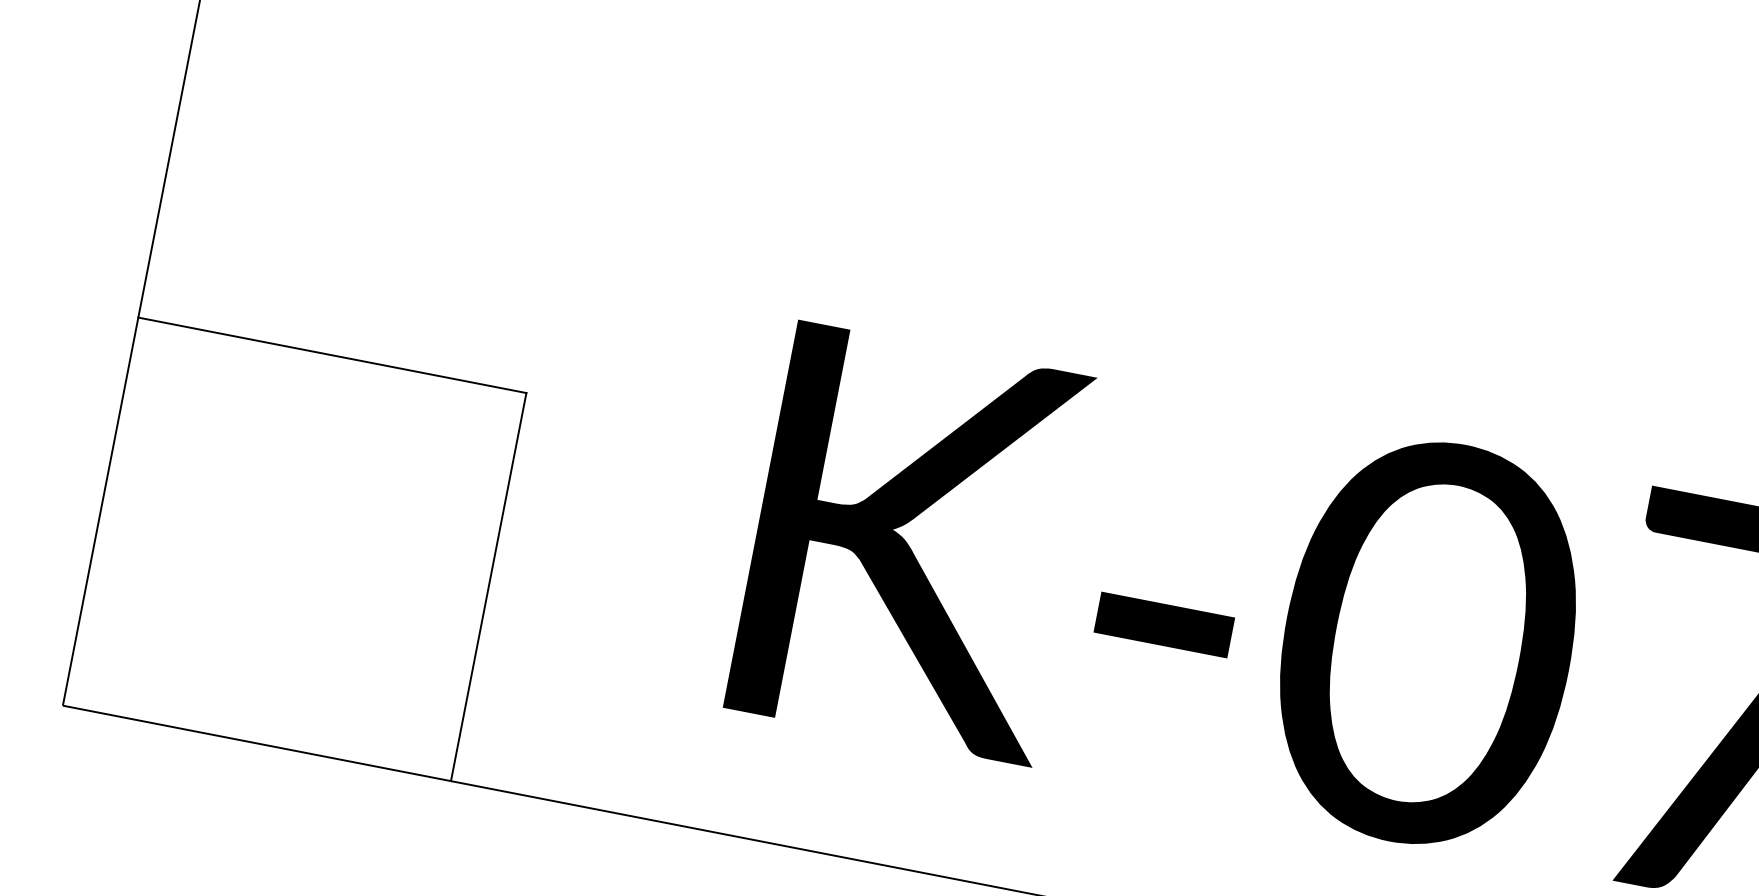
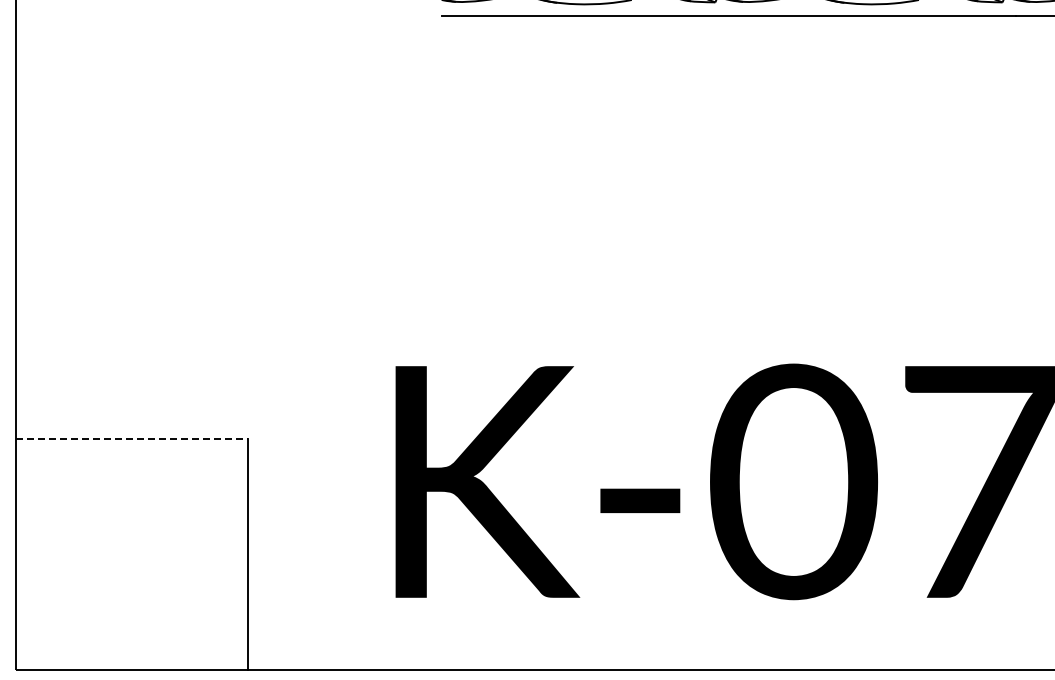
line: (332, 354) -> (131, 438), solid -> dashed

